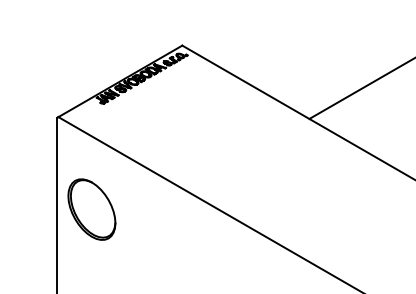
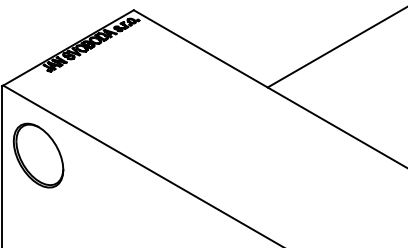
part: (91, 209) -> (38, 155), moved

